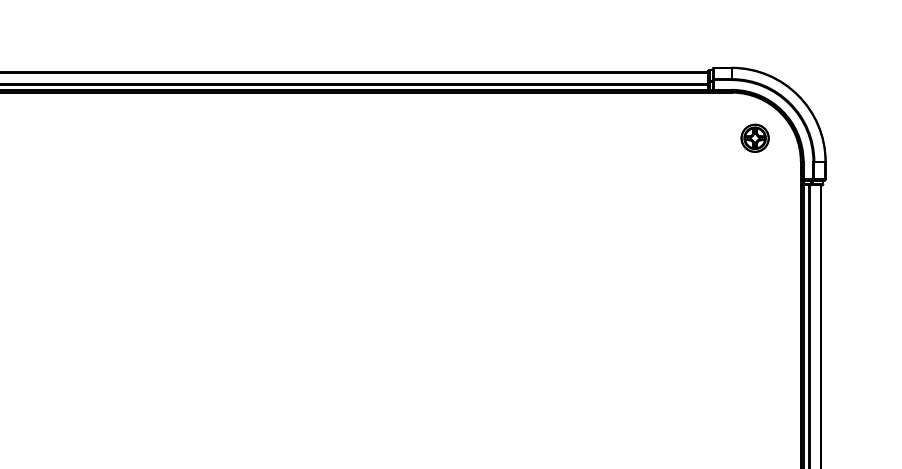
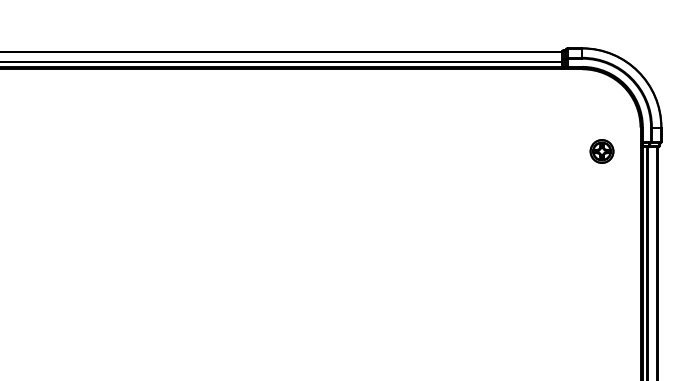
part: (754, 137) -> (601, 150), moved

